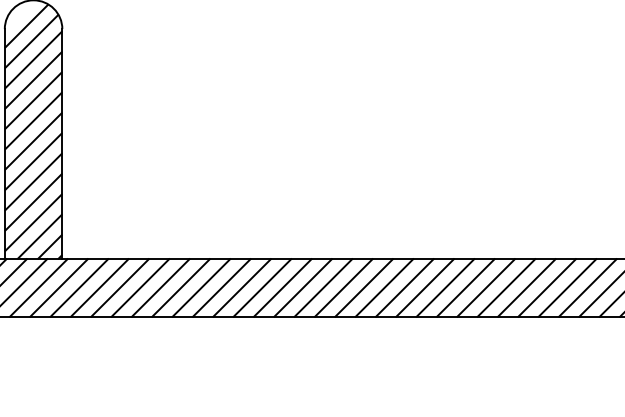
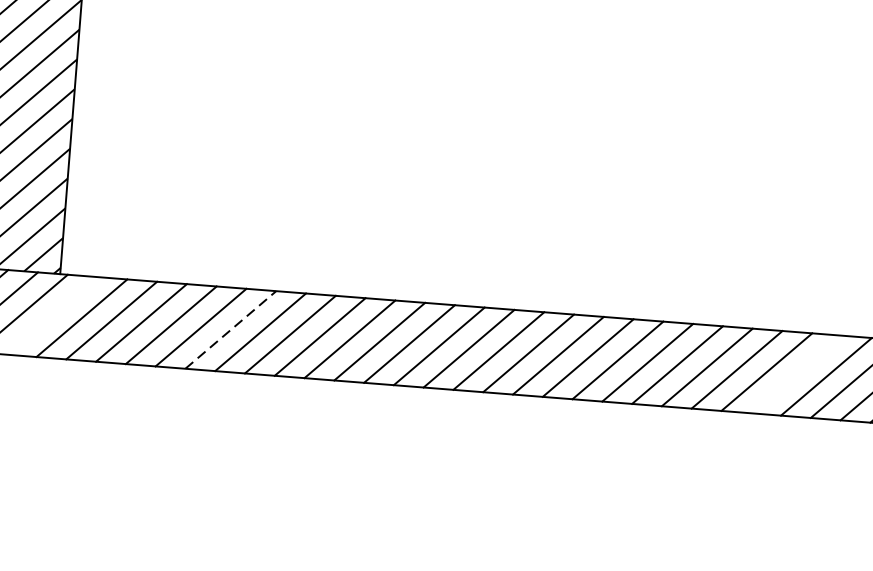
line: (58, 287) -> (51, 315), removed
line: (181, 287) -> (231, 329), solid -> dashed
line: (567, 287) -> (796, 373), removed

